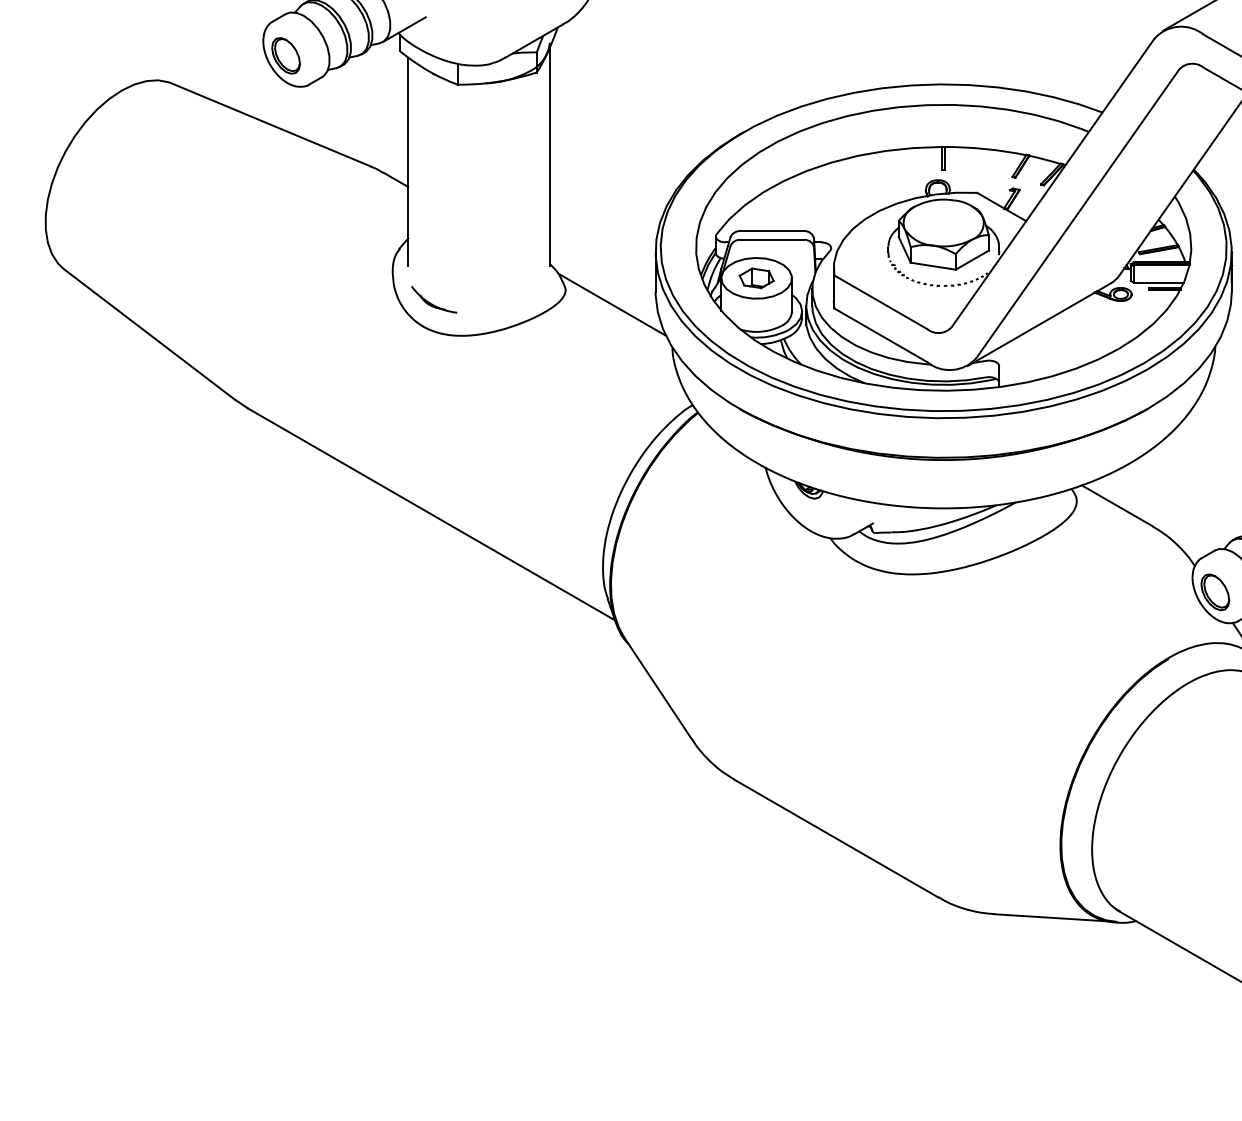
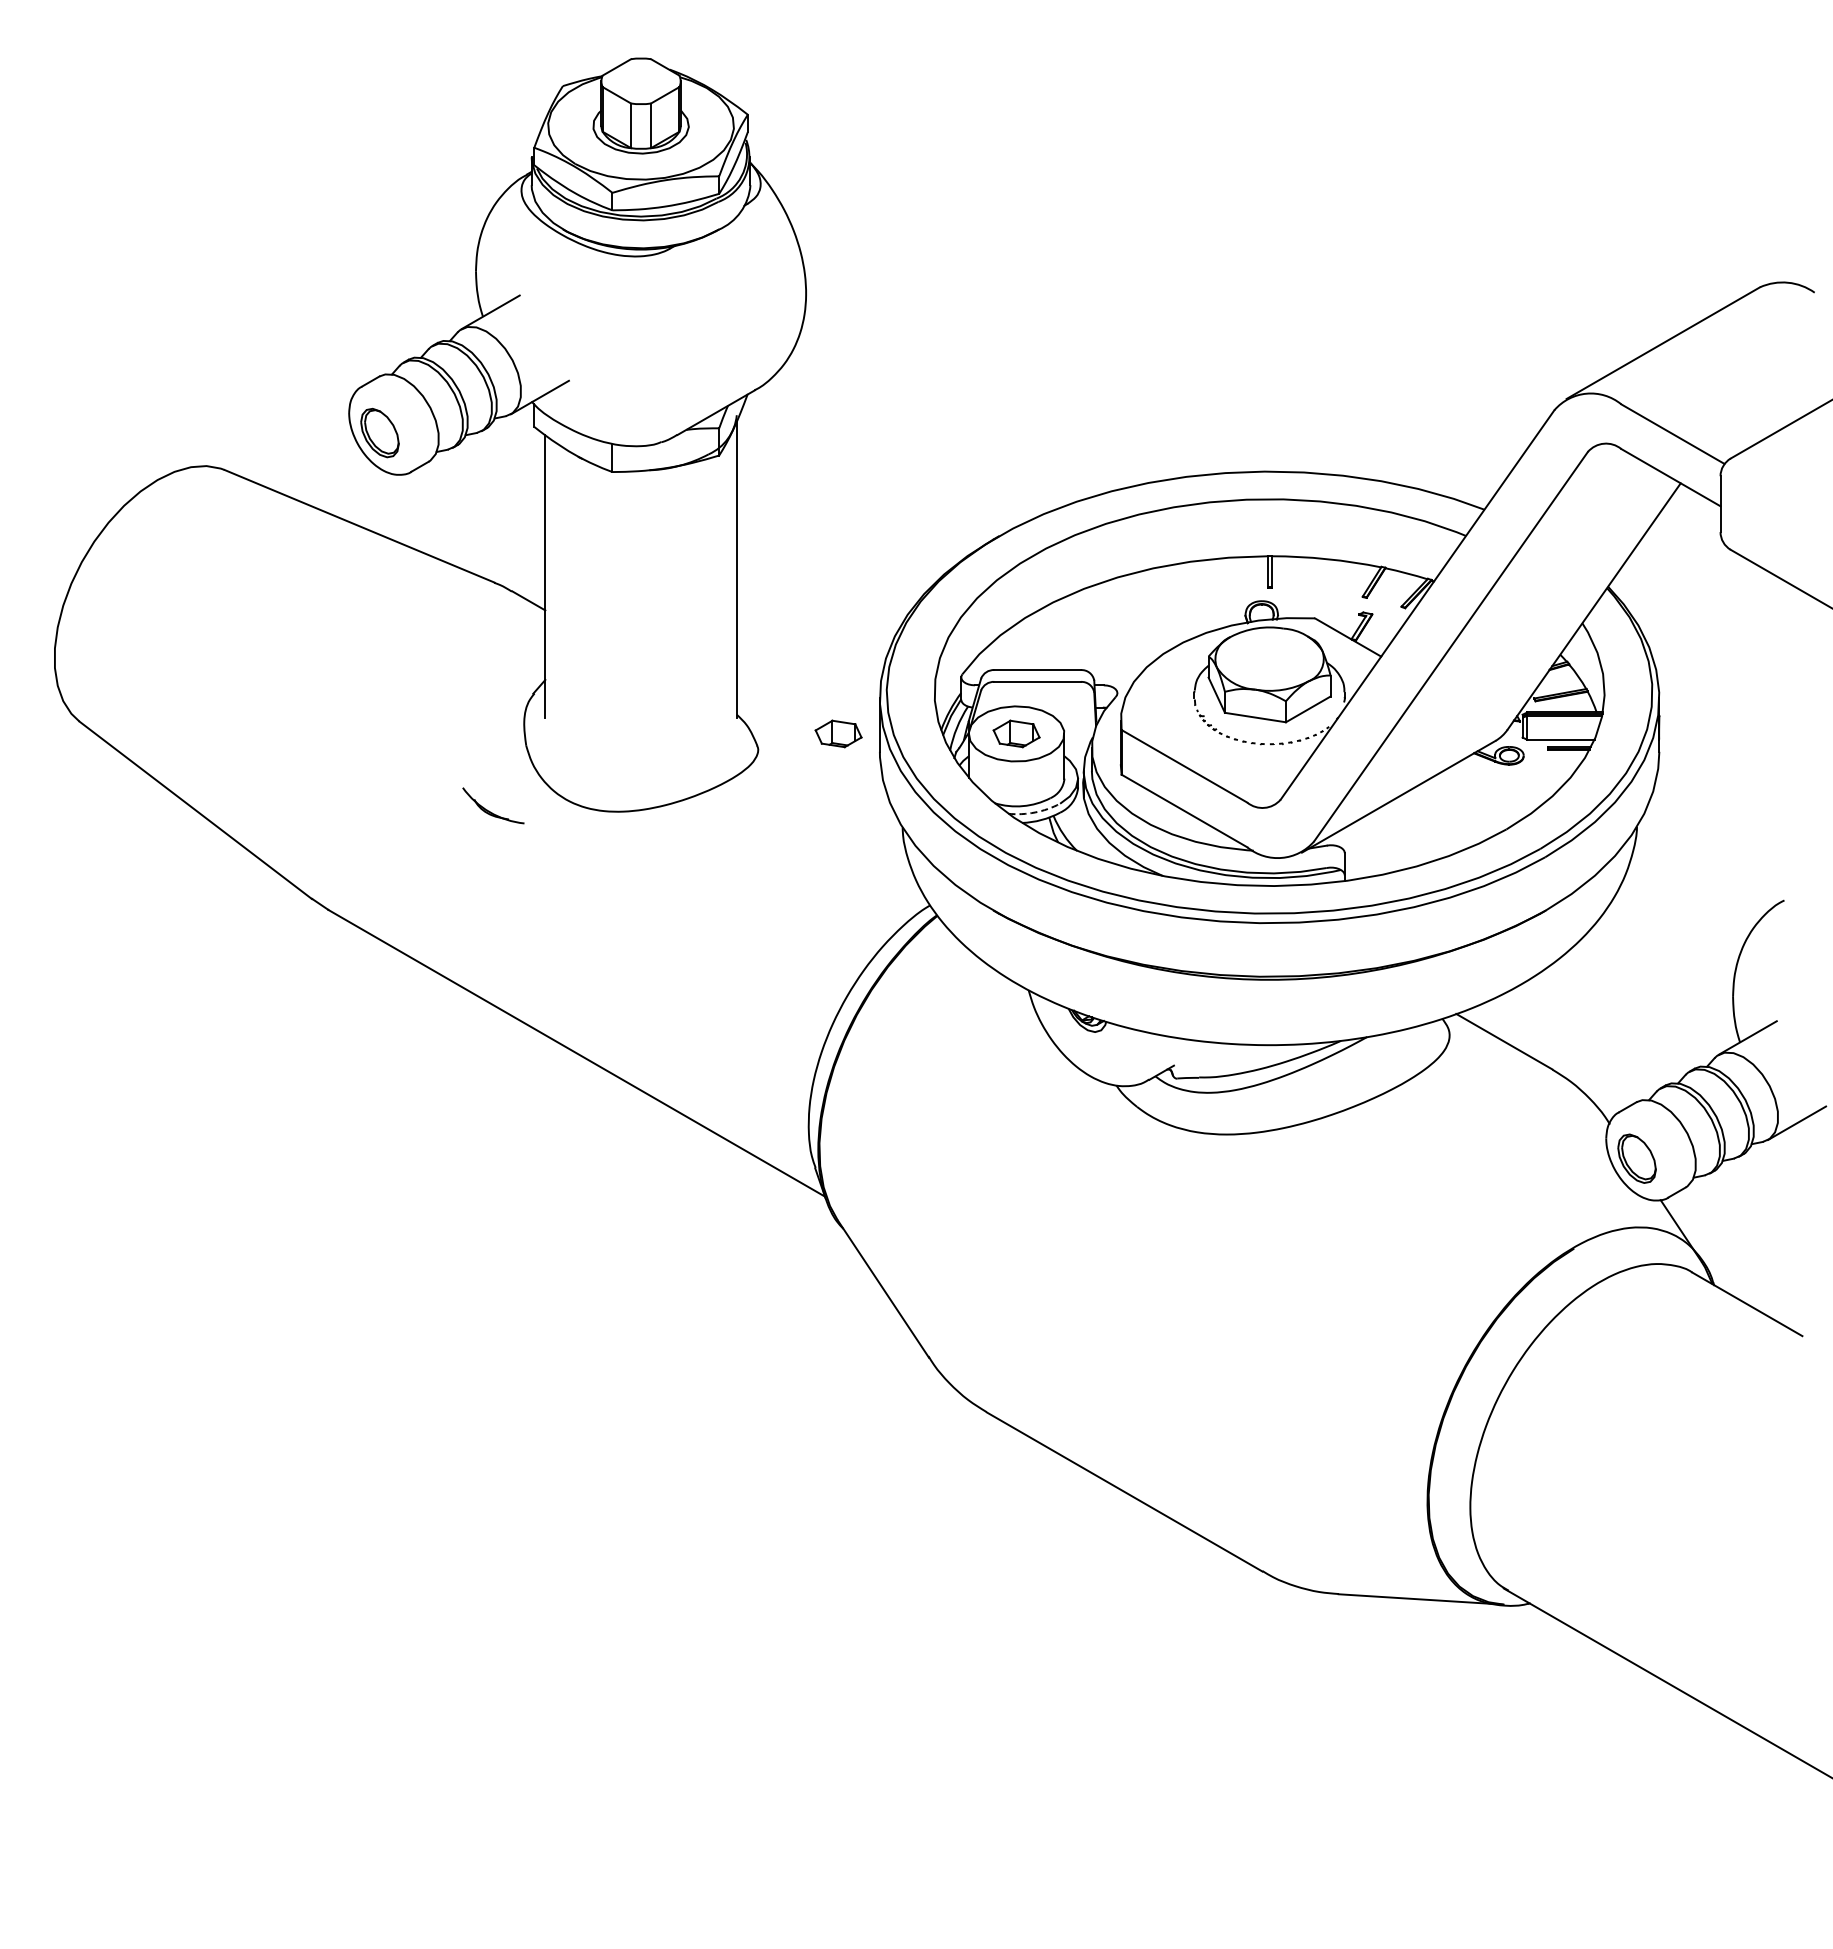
part: (625, 277) -> (838, 733), added
part: (431, 303) -> (489, 810), moved
line: (611, 304) -> (820, 769), removed
arc: (770, 336) -> (1035, 812), solid -> dashed

